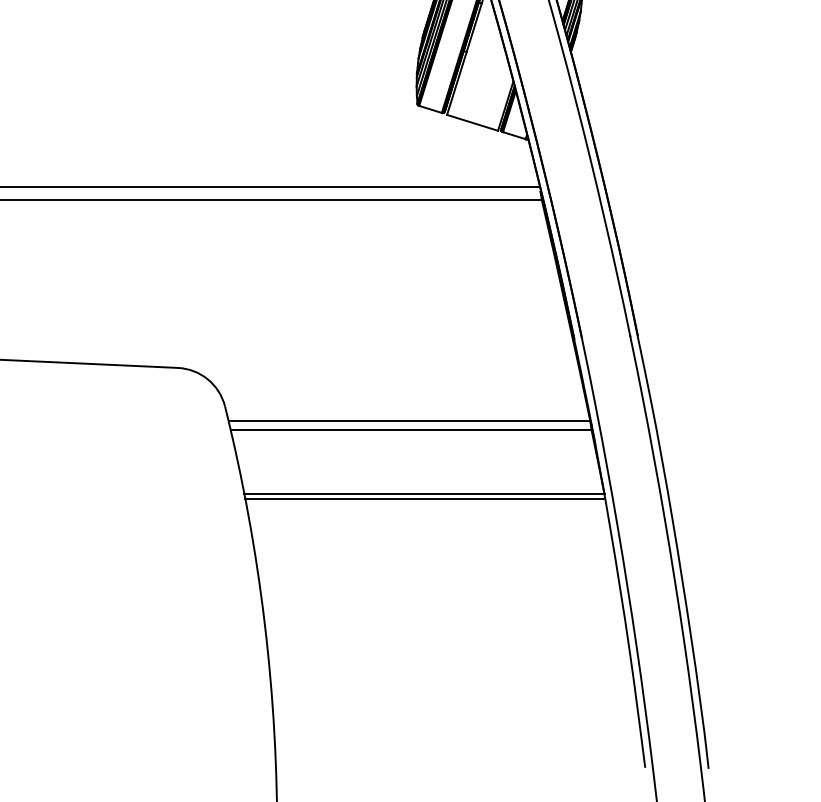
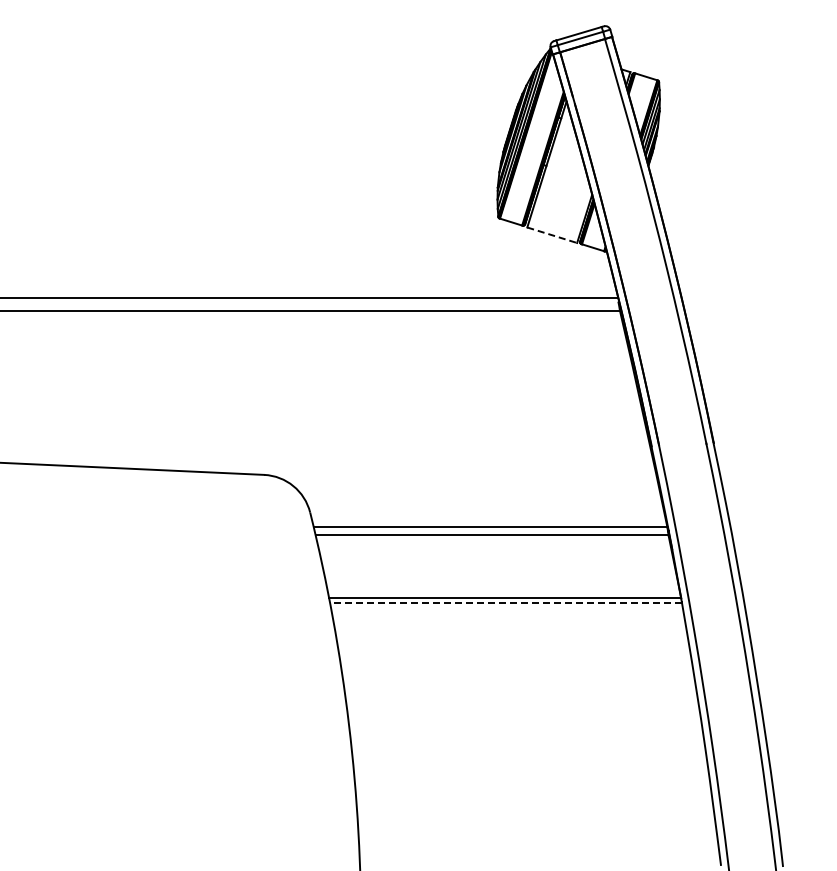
line: (472, 123) -> (552, 235), solid -> dashed
line: (424, 498) -> (505, 602), solid -> dashed

